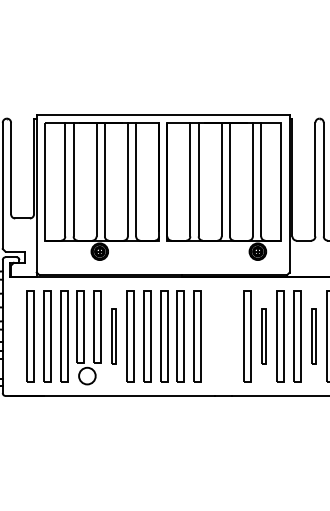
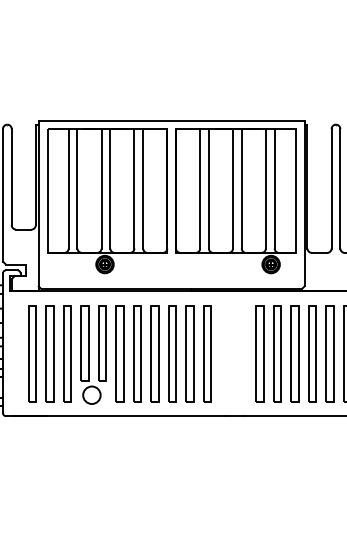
part: (114, 336) -> (120, 353), size x1.67
part: (263, 336) -> (277, 353), size x1.67
part: (313, 336) -> (329, 353), size x1.67

